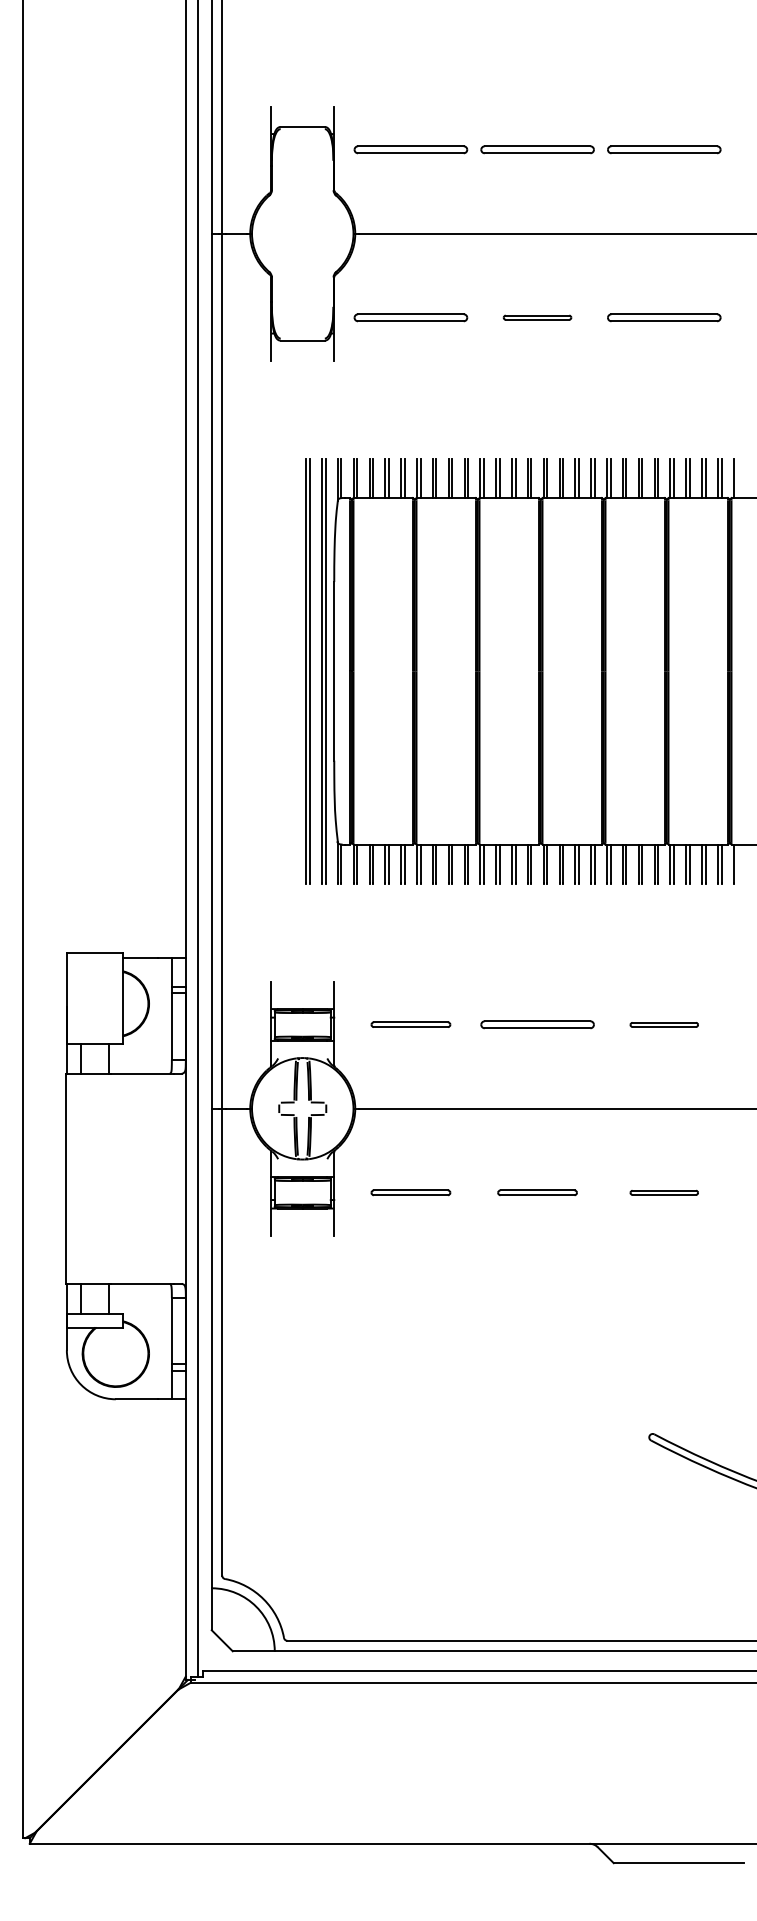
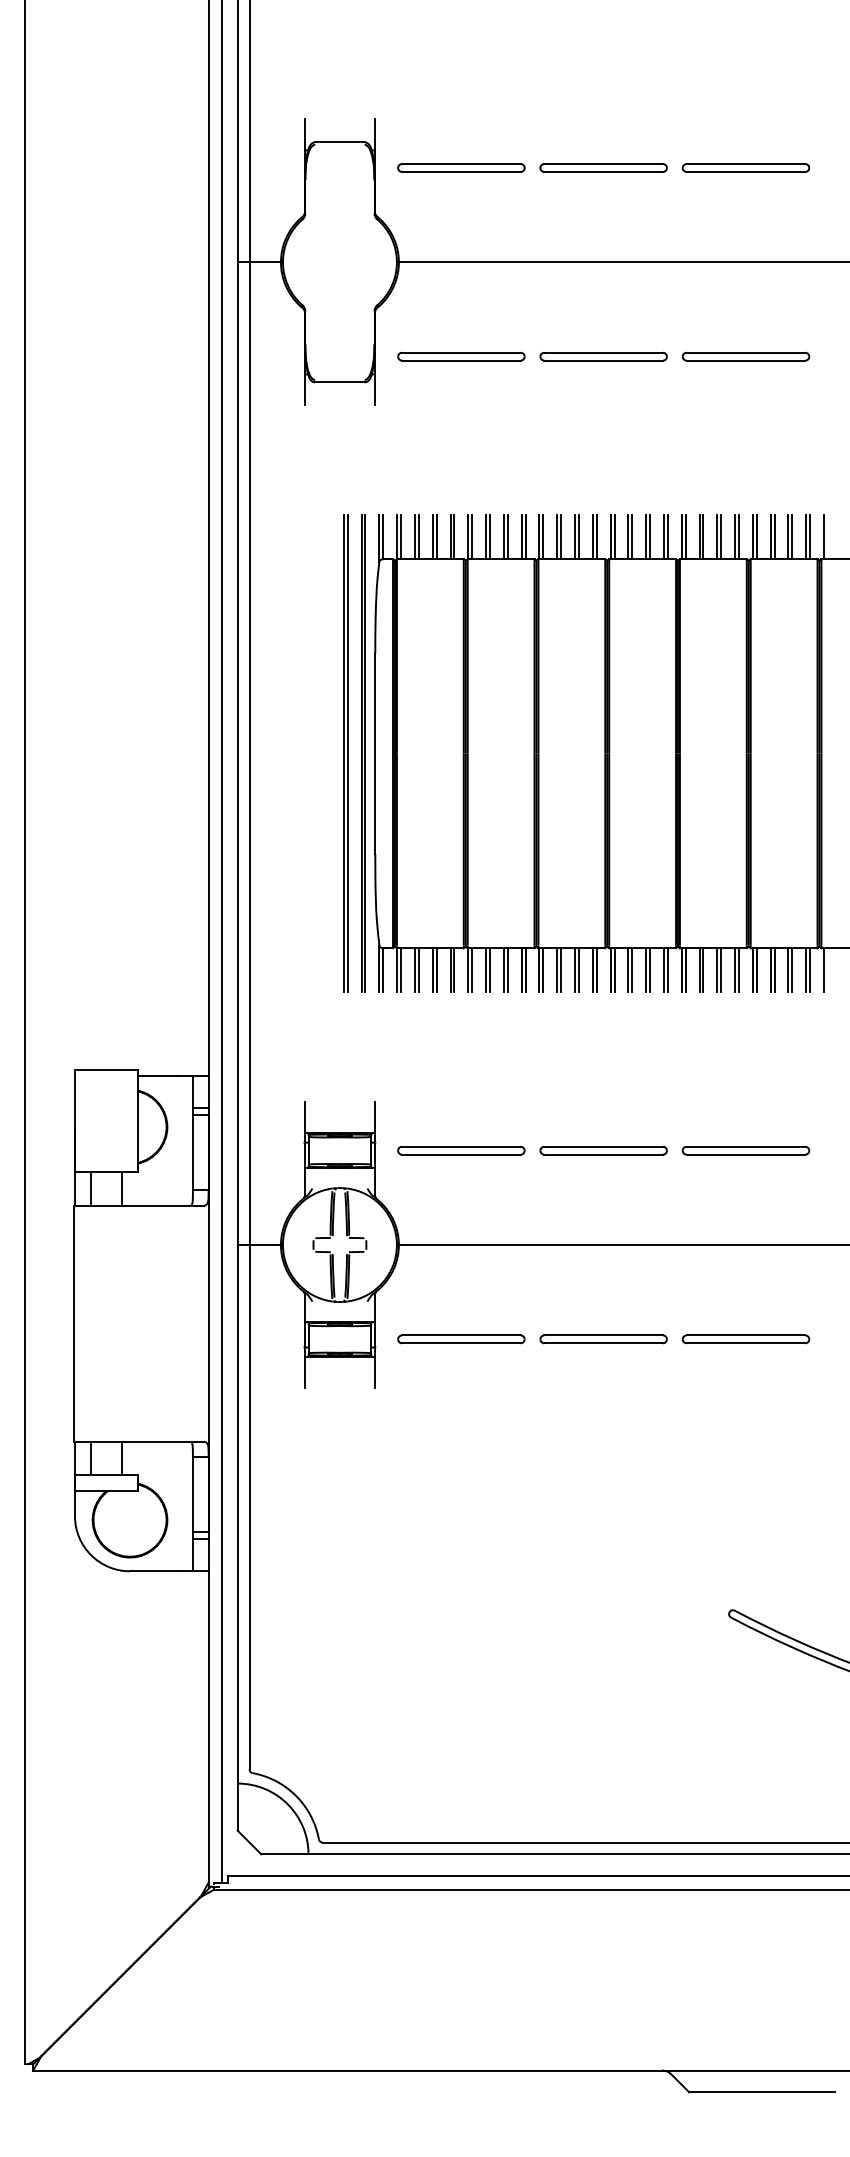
part: (537, 317) -> (603, 356), size x1.67
part: (410, 1024) -> (461, 1150), size x1.43
part: (663, 1024) -> (745, 1150), size x1.67
part: (410, 1192) -> (461, 1339), size x1.43
part: (537, 1192) -> (603, 1339), size x1.43
part: (663, 1192) -> (745, 1339), size x1.67

